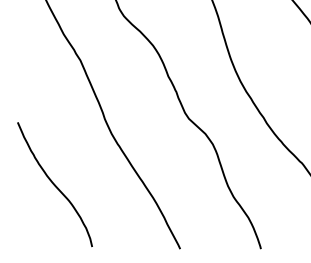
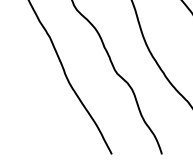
curve: (53, 184) -> (33, 114), removed

